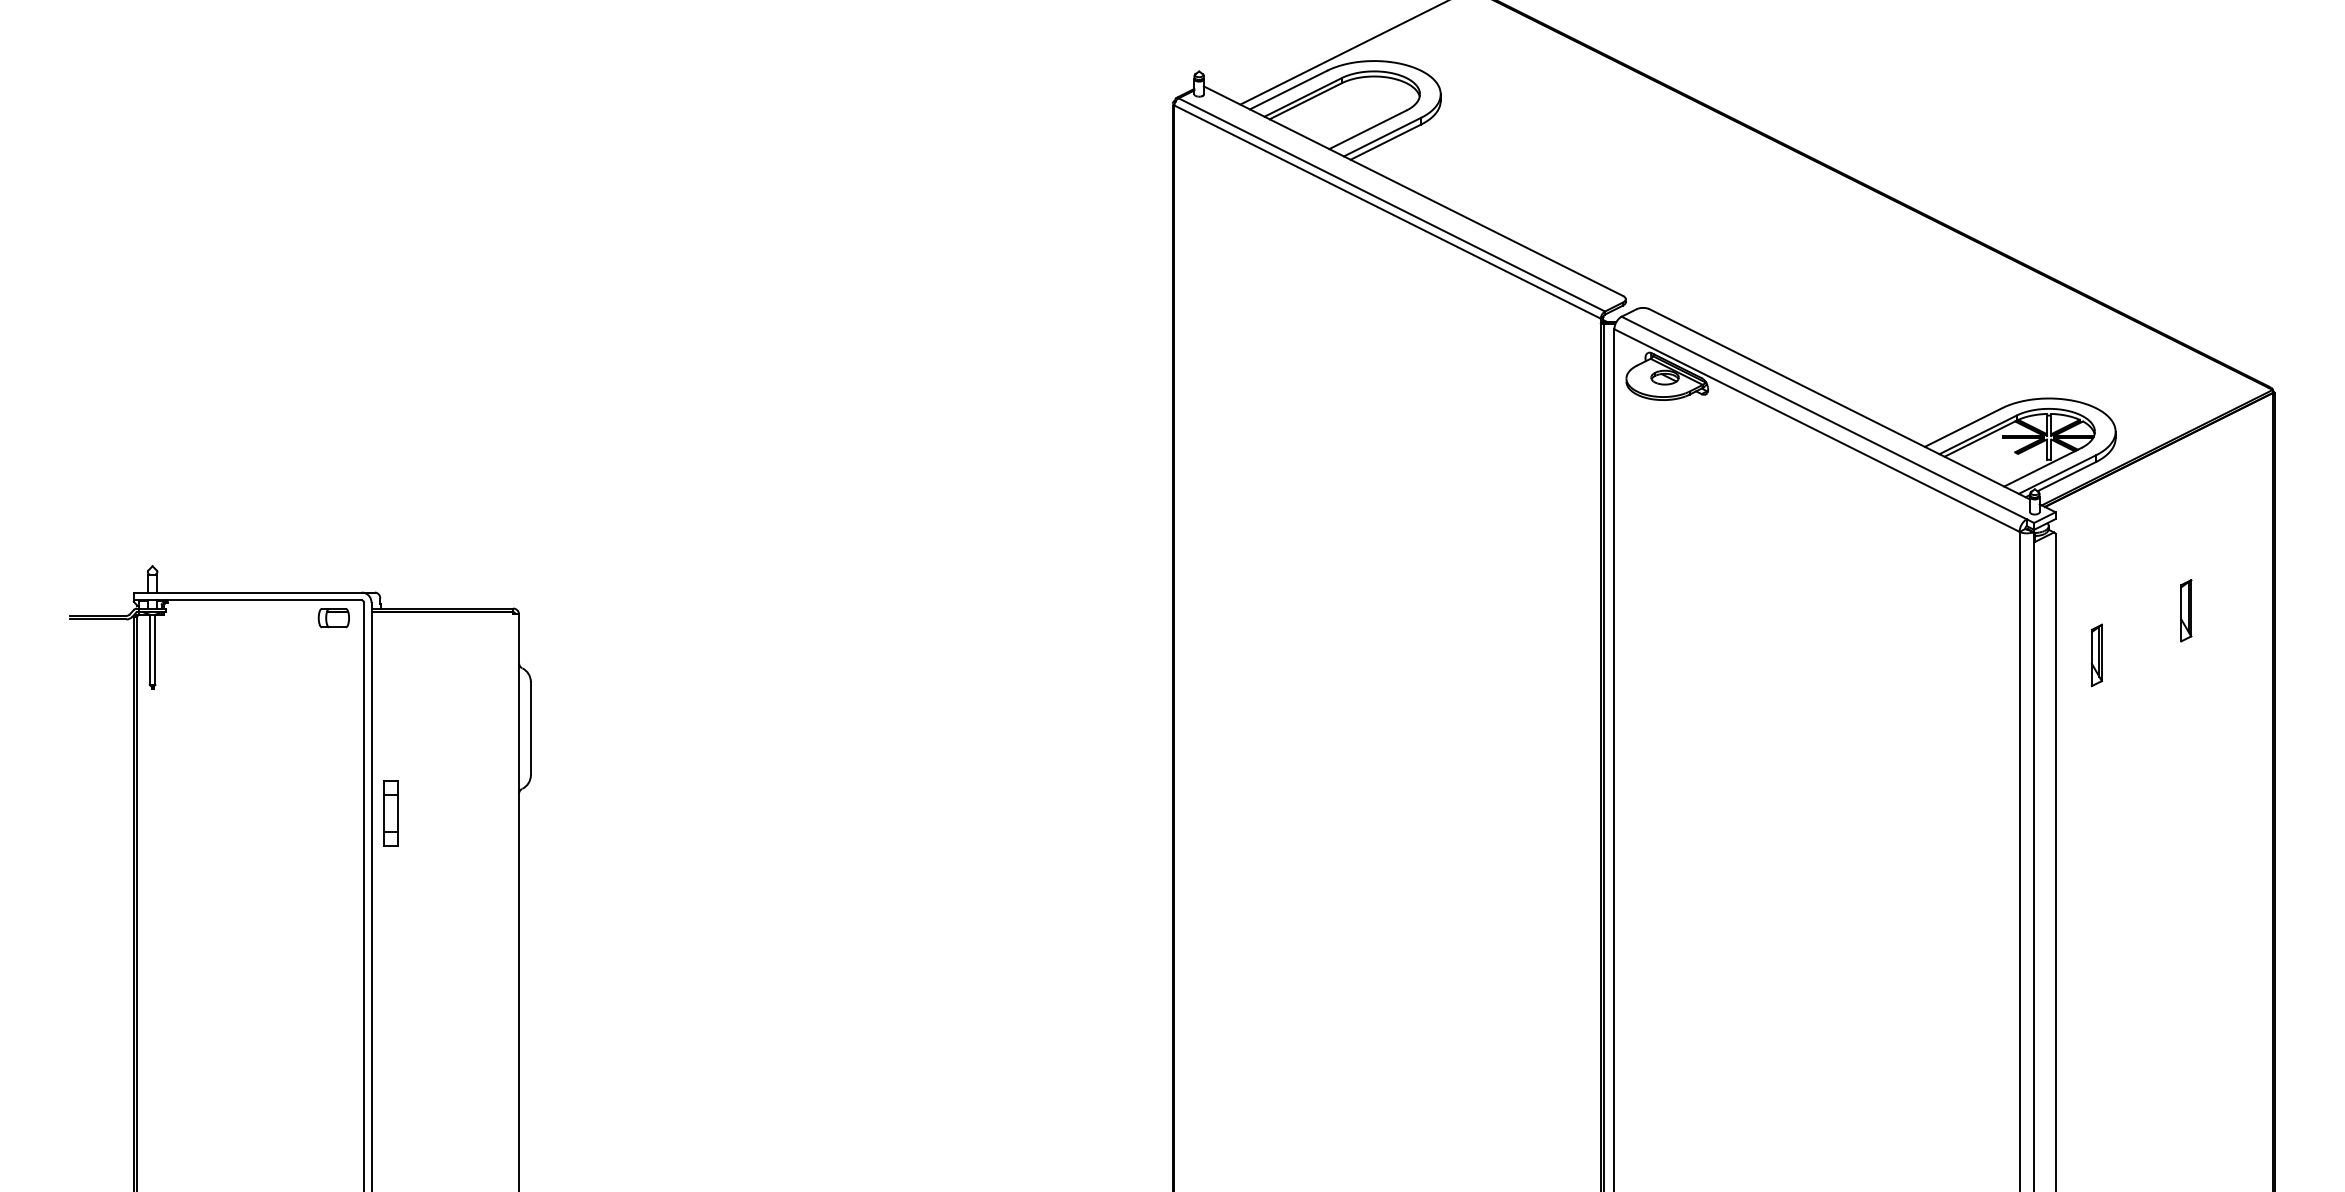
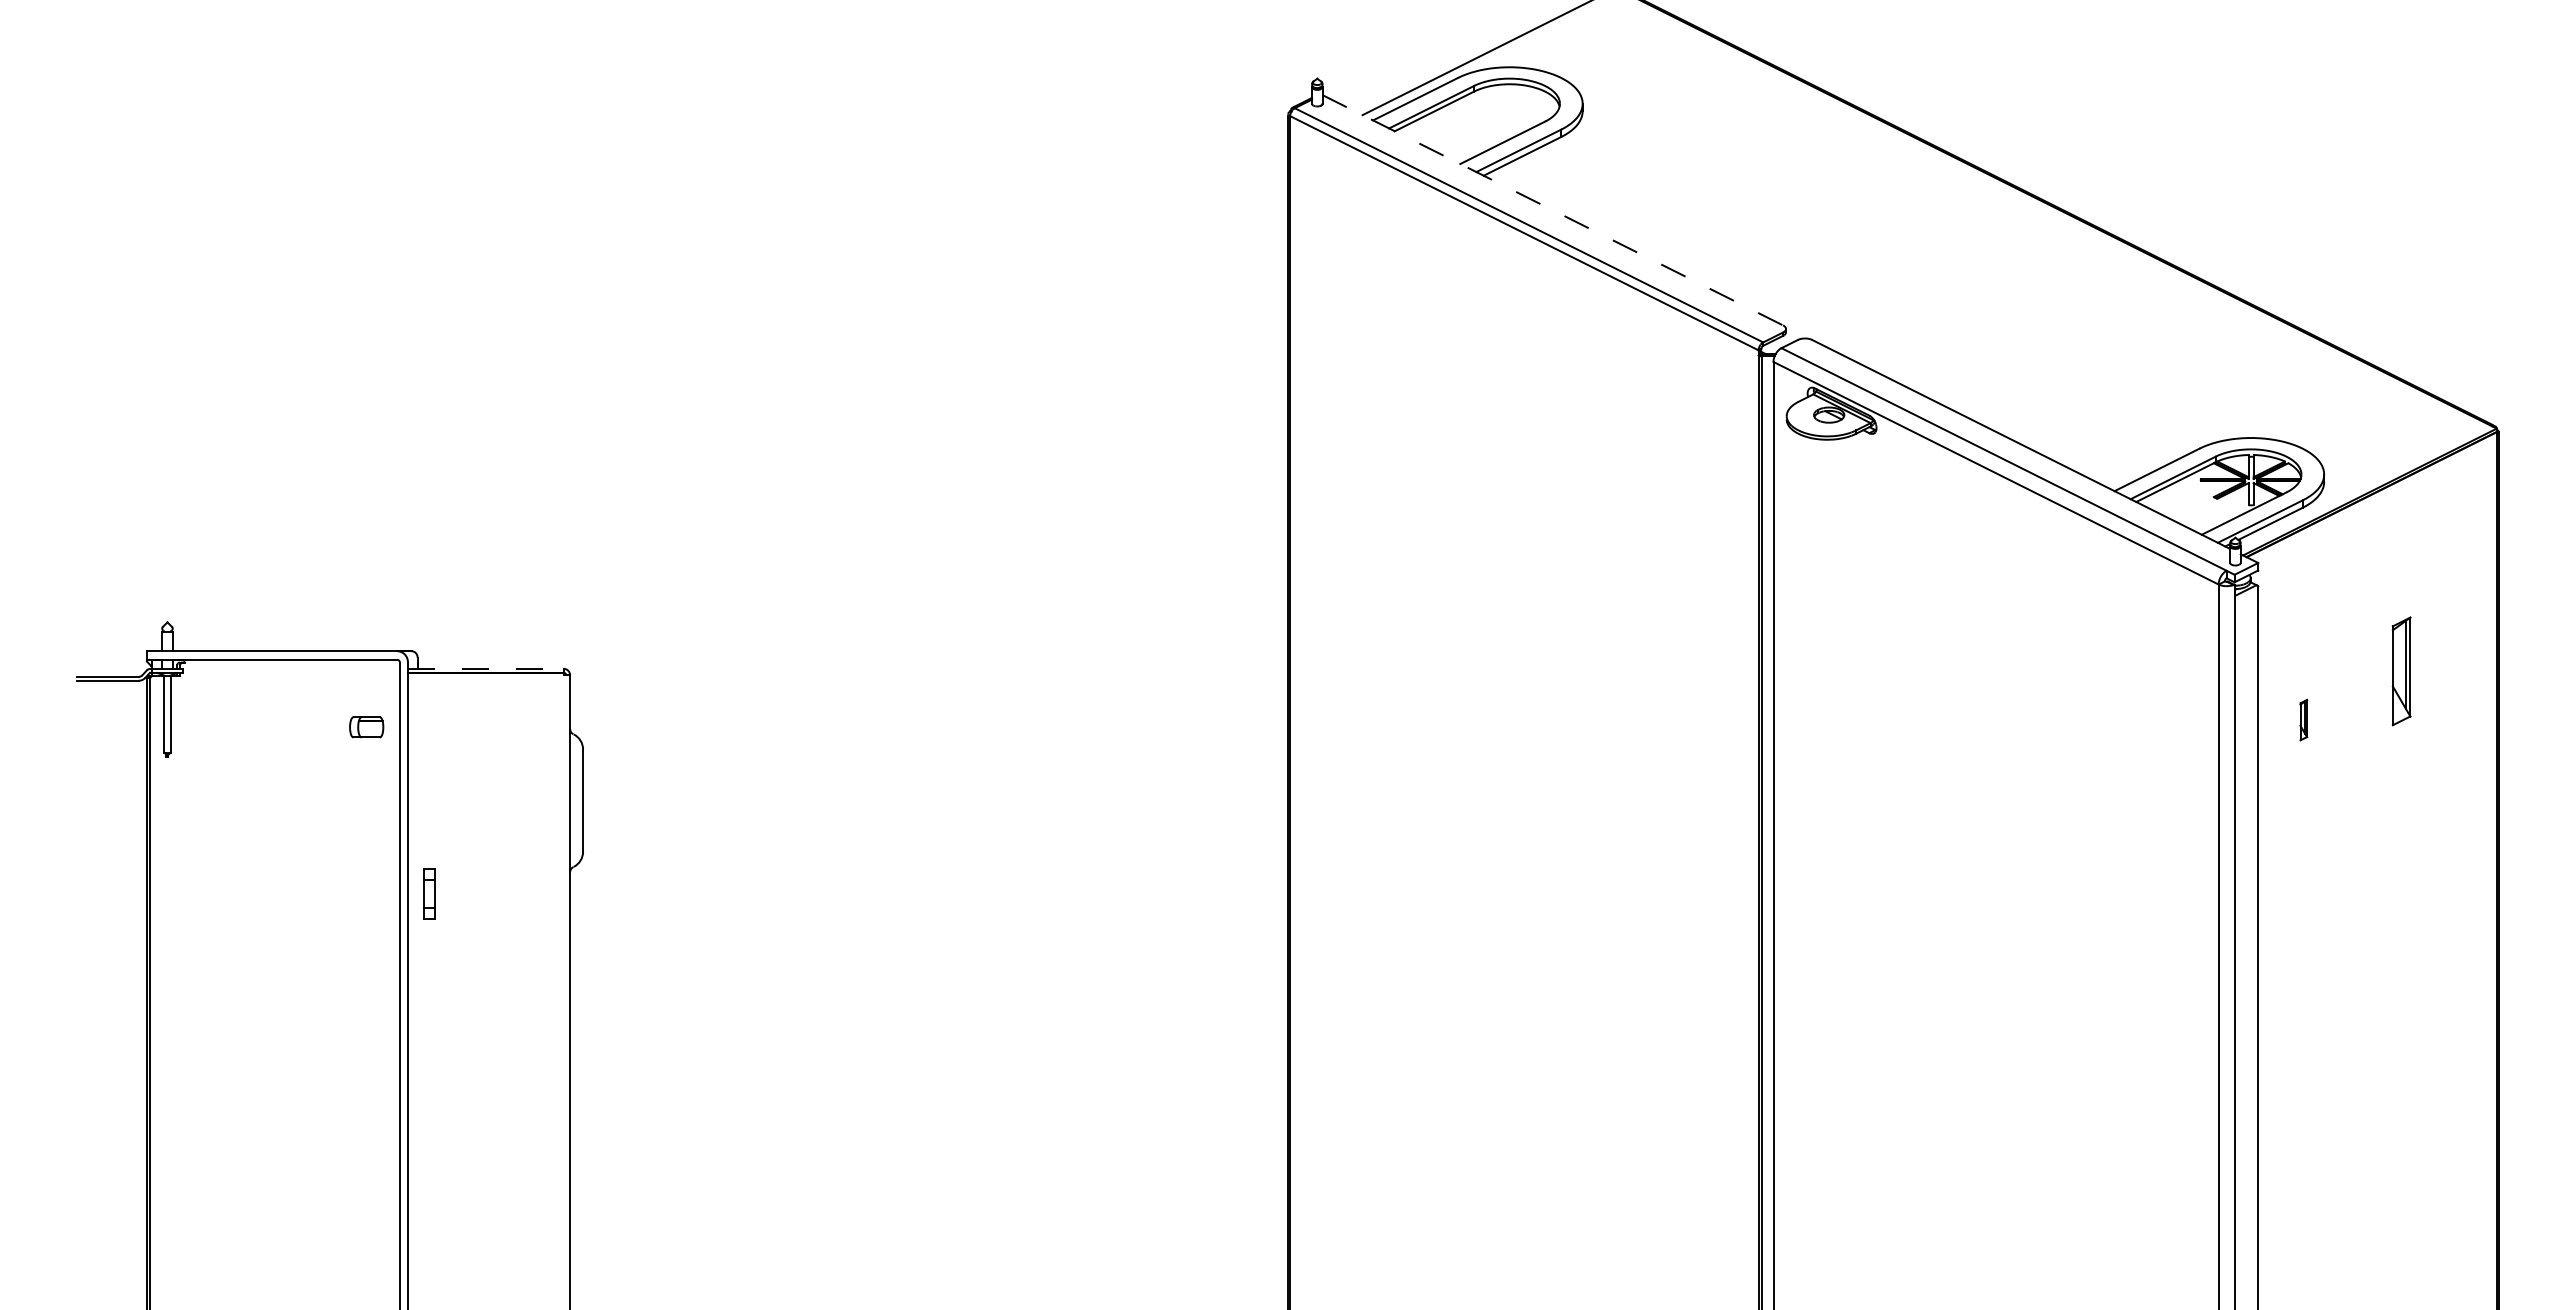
line: (1414, 191) -> (1553, 210), solid -> dashed
line: (442, 608) -> (485, 668), solid -> dashed
part: (2186, 610) -> (2401, 670), size x1.6
part: (333, 618) -> (366, 727), moved
part: (2096, 654) -> (2303, 719), size x0.6
part: (390, 813) -> (428, 893), size x0.7

